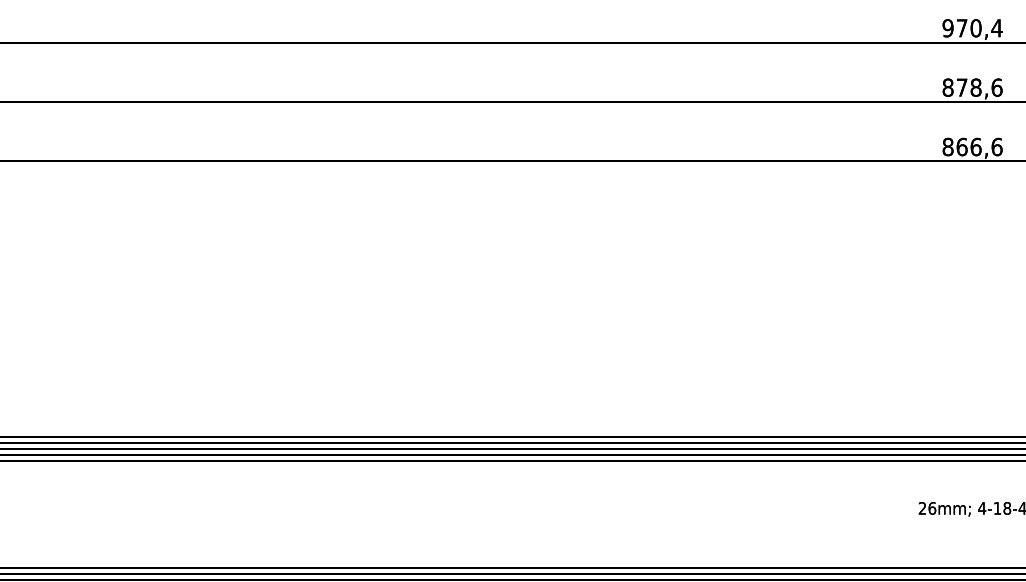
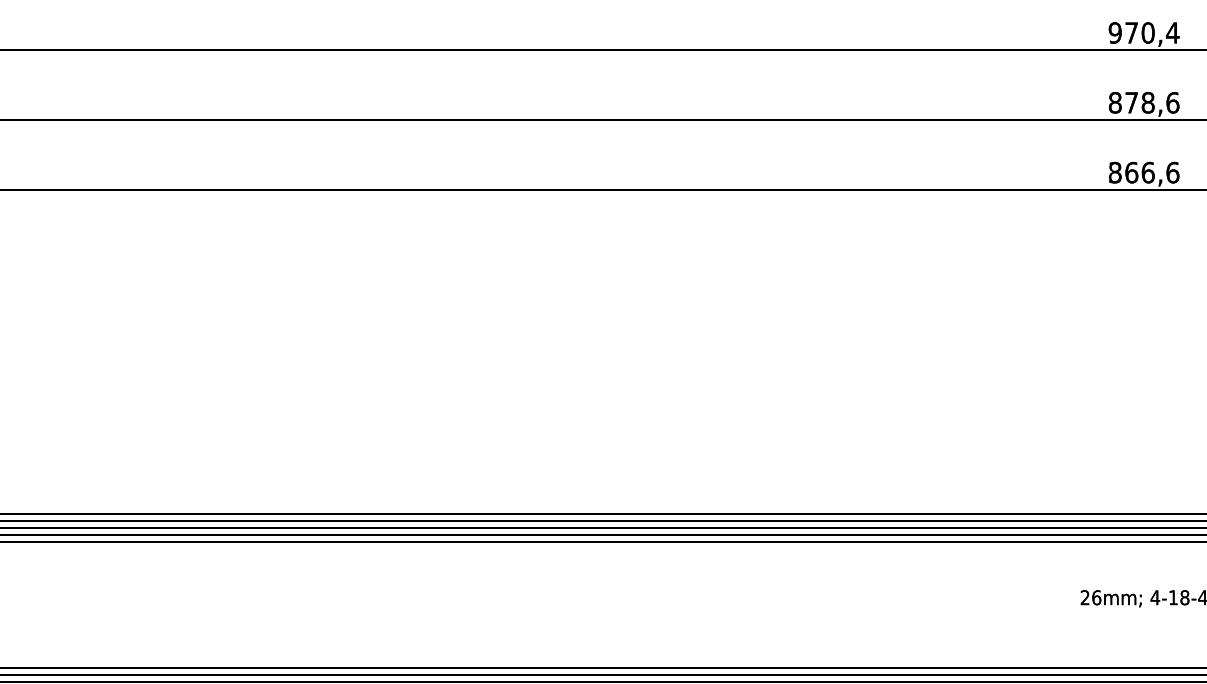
text: (948, 146) -> (1115, 172), 866,6 -> 366,6

